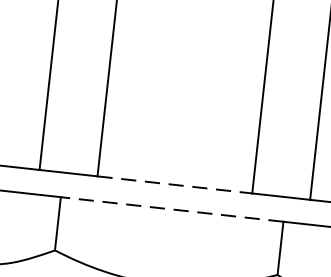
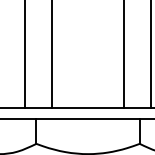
line: (175, 184) -> (88, 107), dashed -> solid
line: (172, 210) -> (88, 119), dashed -> solid

